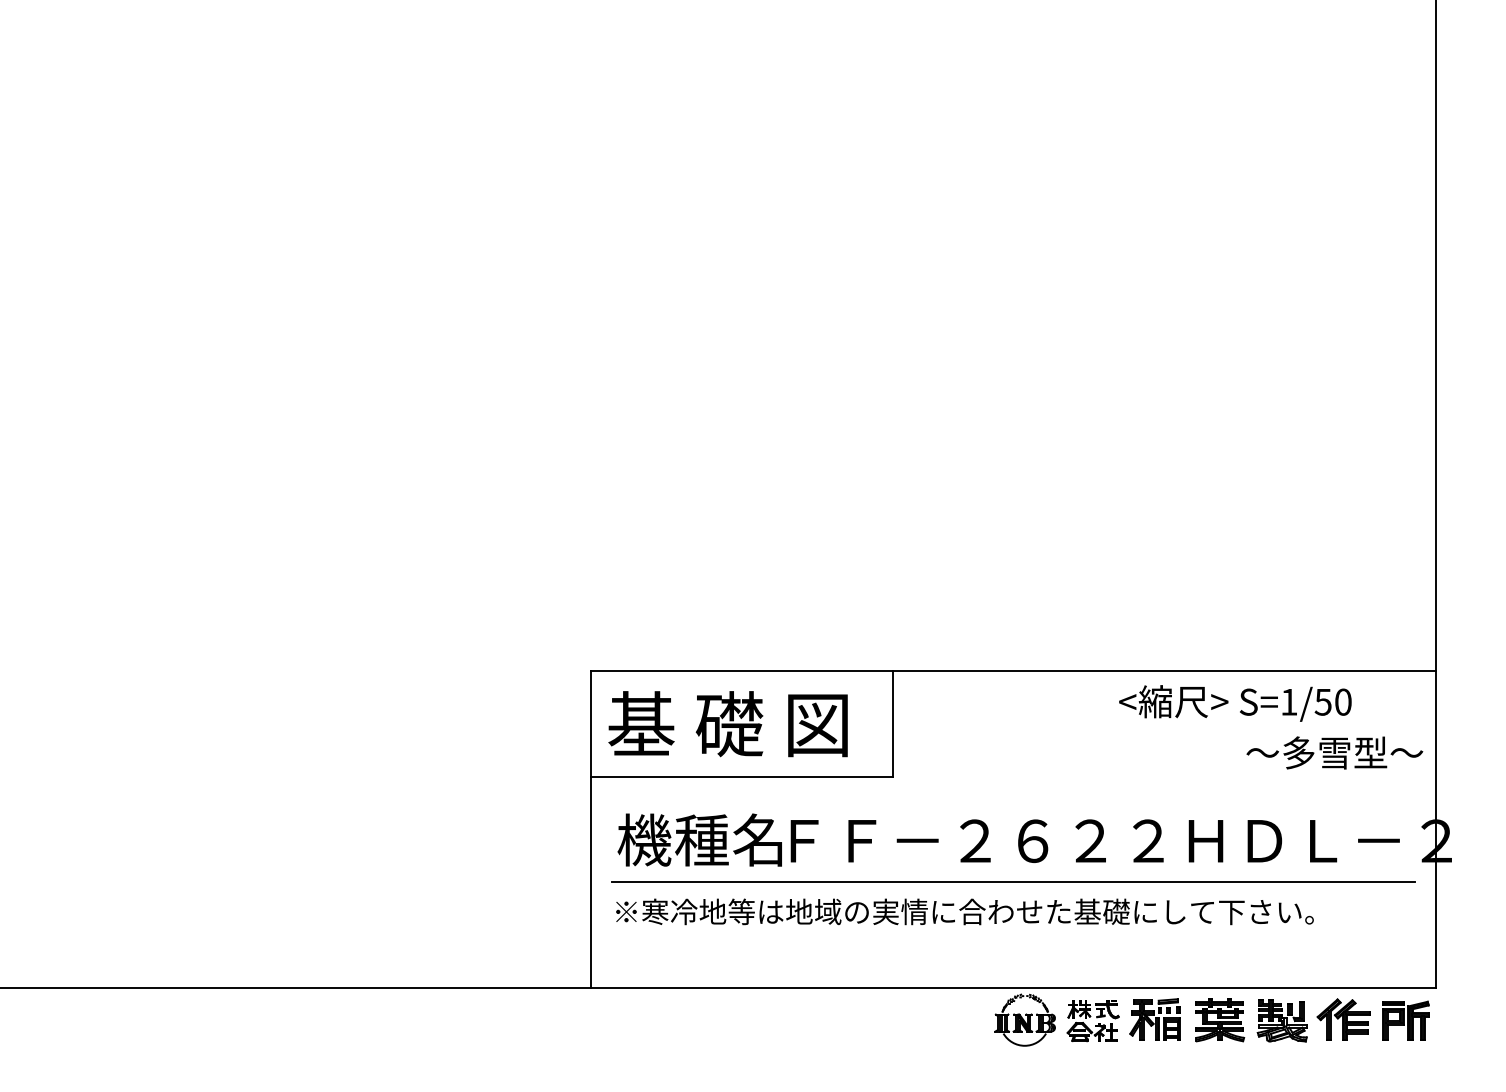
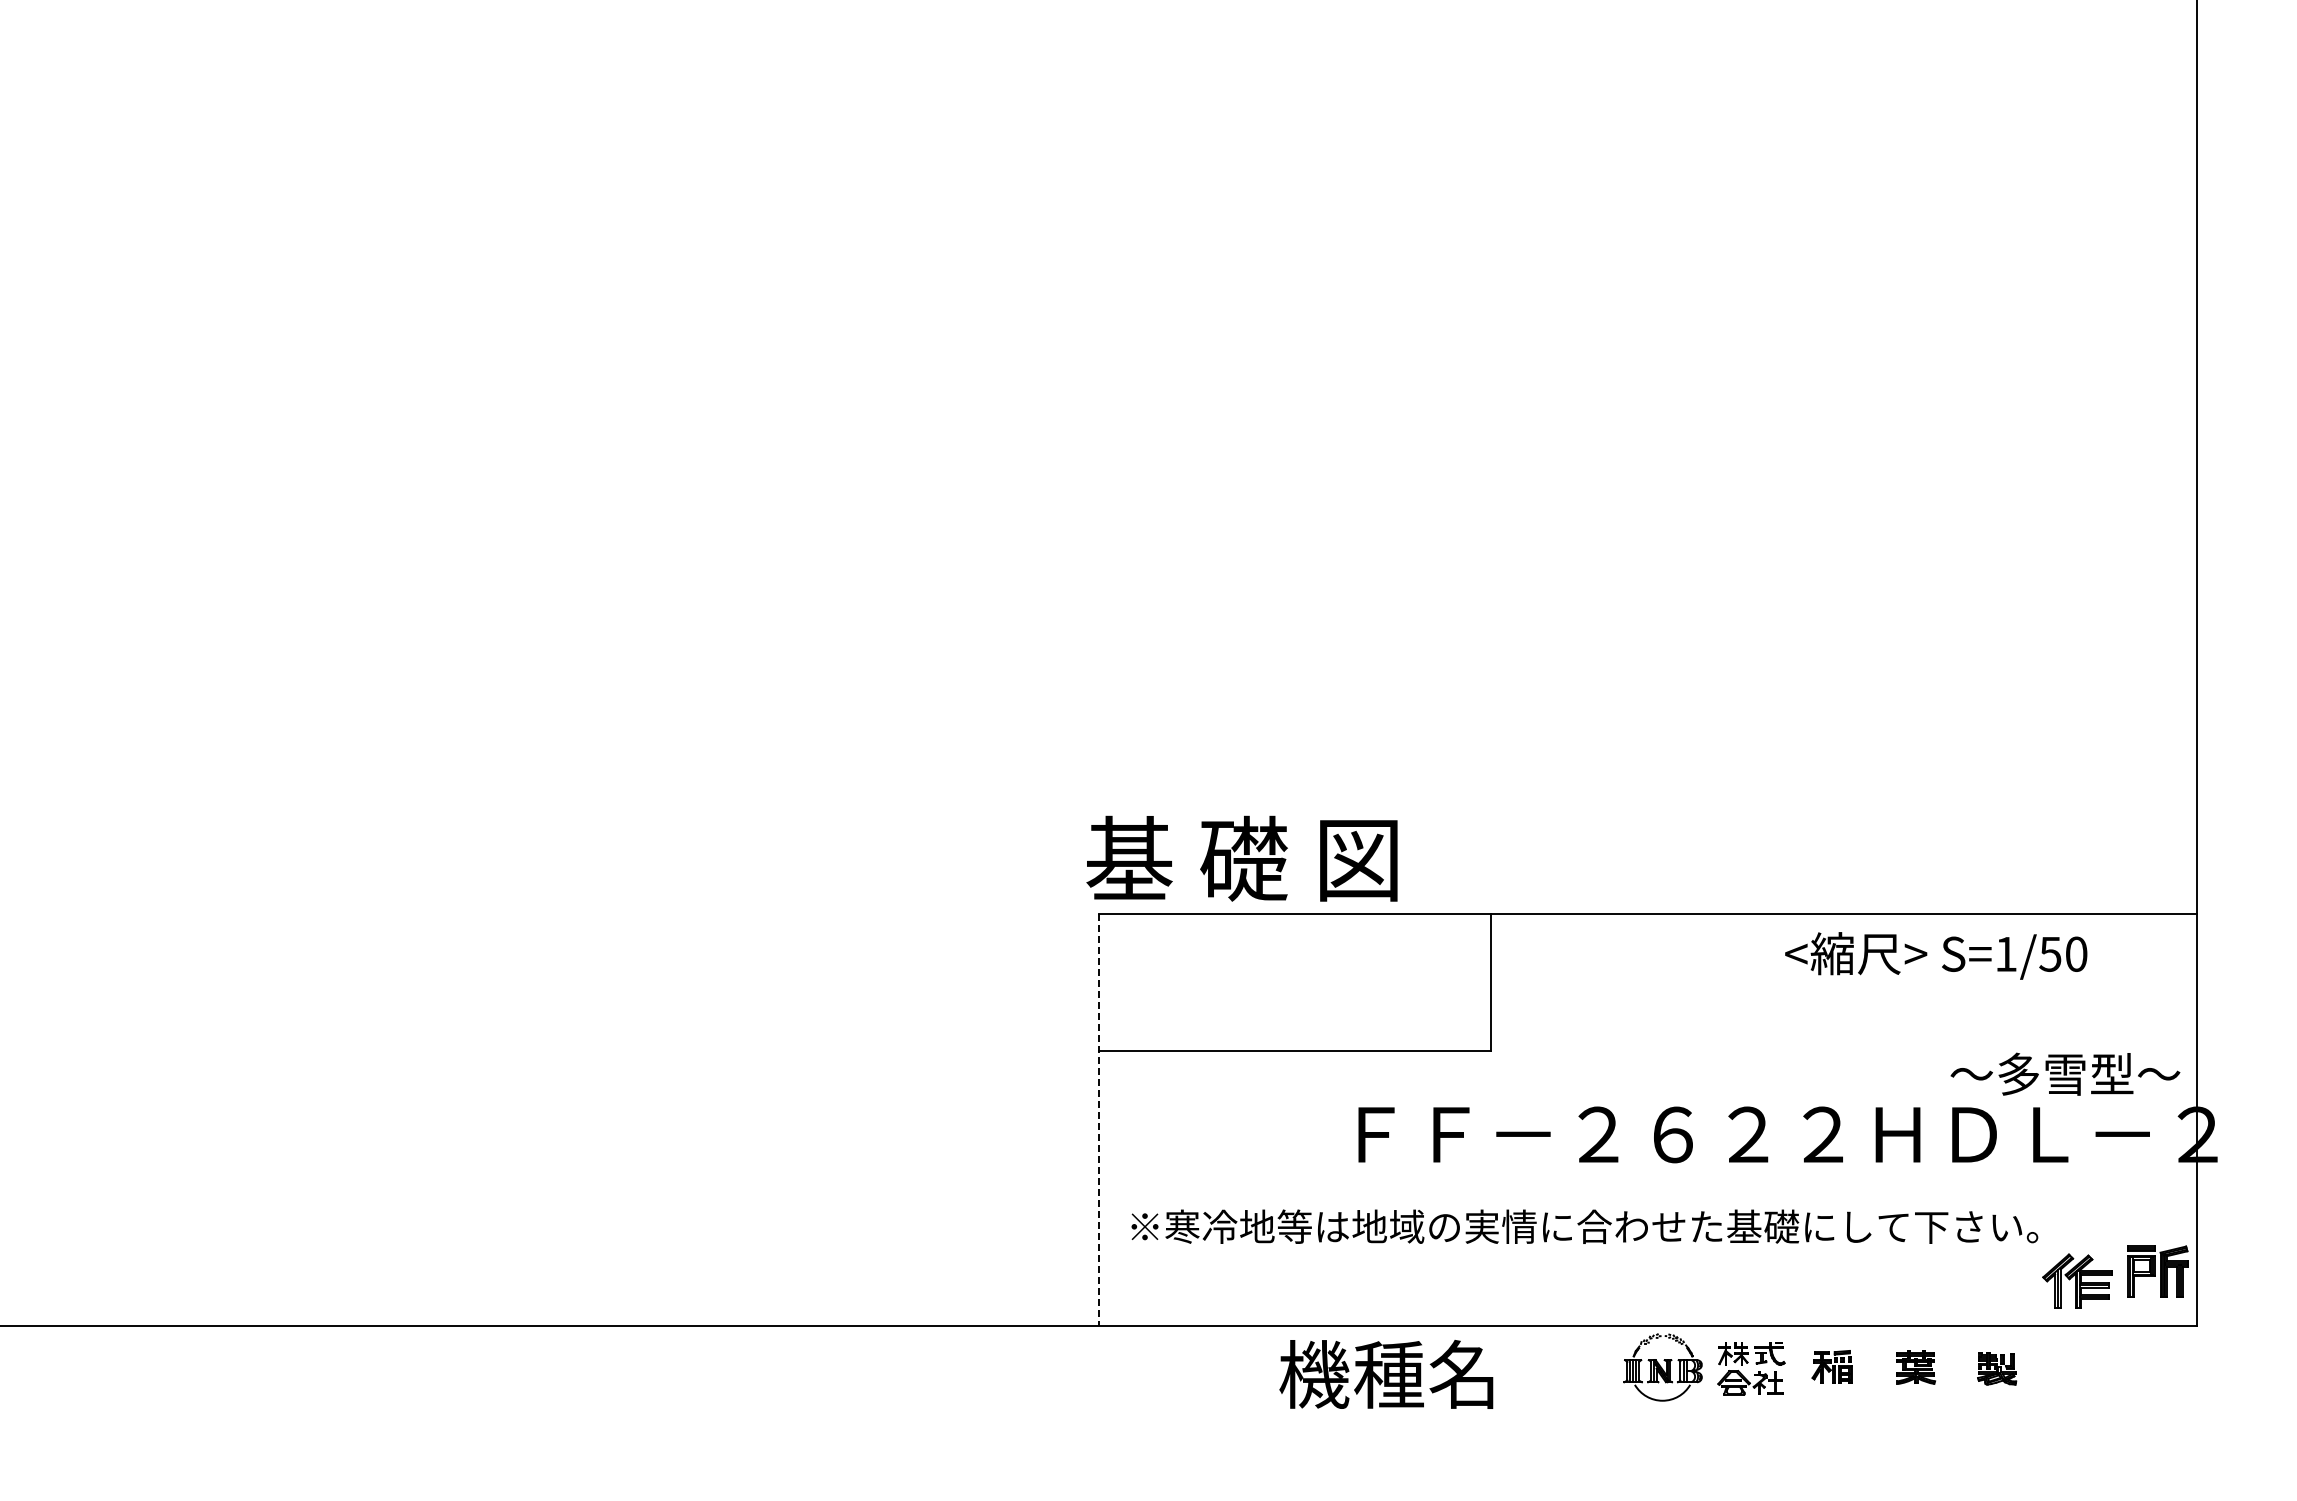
text: (727, 723) -> (1241, 858), moved
text: (1334, 752) -> (2065, 1073), moved
line: (590, 829) -> (1098, 1119), solid -> dashed
text: (699, 840) -> (1386, 1374), moved
line: (1013, 882) -> (1647, 1188), removed
part: (1154, 1019) -> (1831, 1366), size x0.6
part: (1344, 1019) -> (2077, 1280), moved
part: (1220, 1020) -> (1916, 1367), size x0.6
part: (1281, 1020) -> (1996, 1368), size x0.6
part: (1405, 1020) -> (2157, 1271), moved

